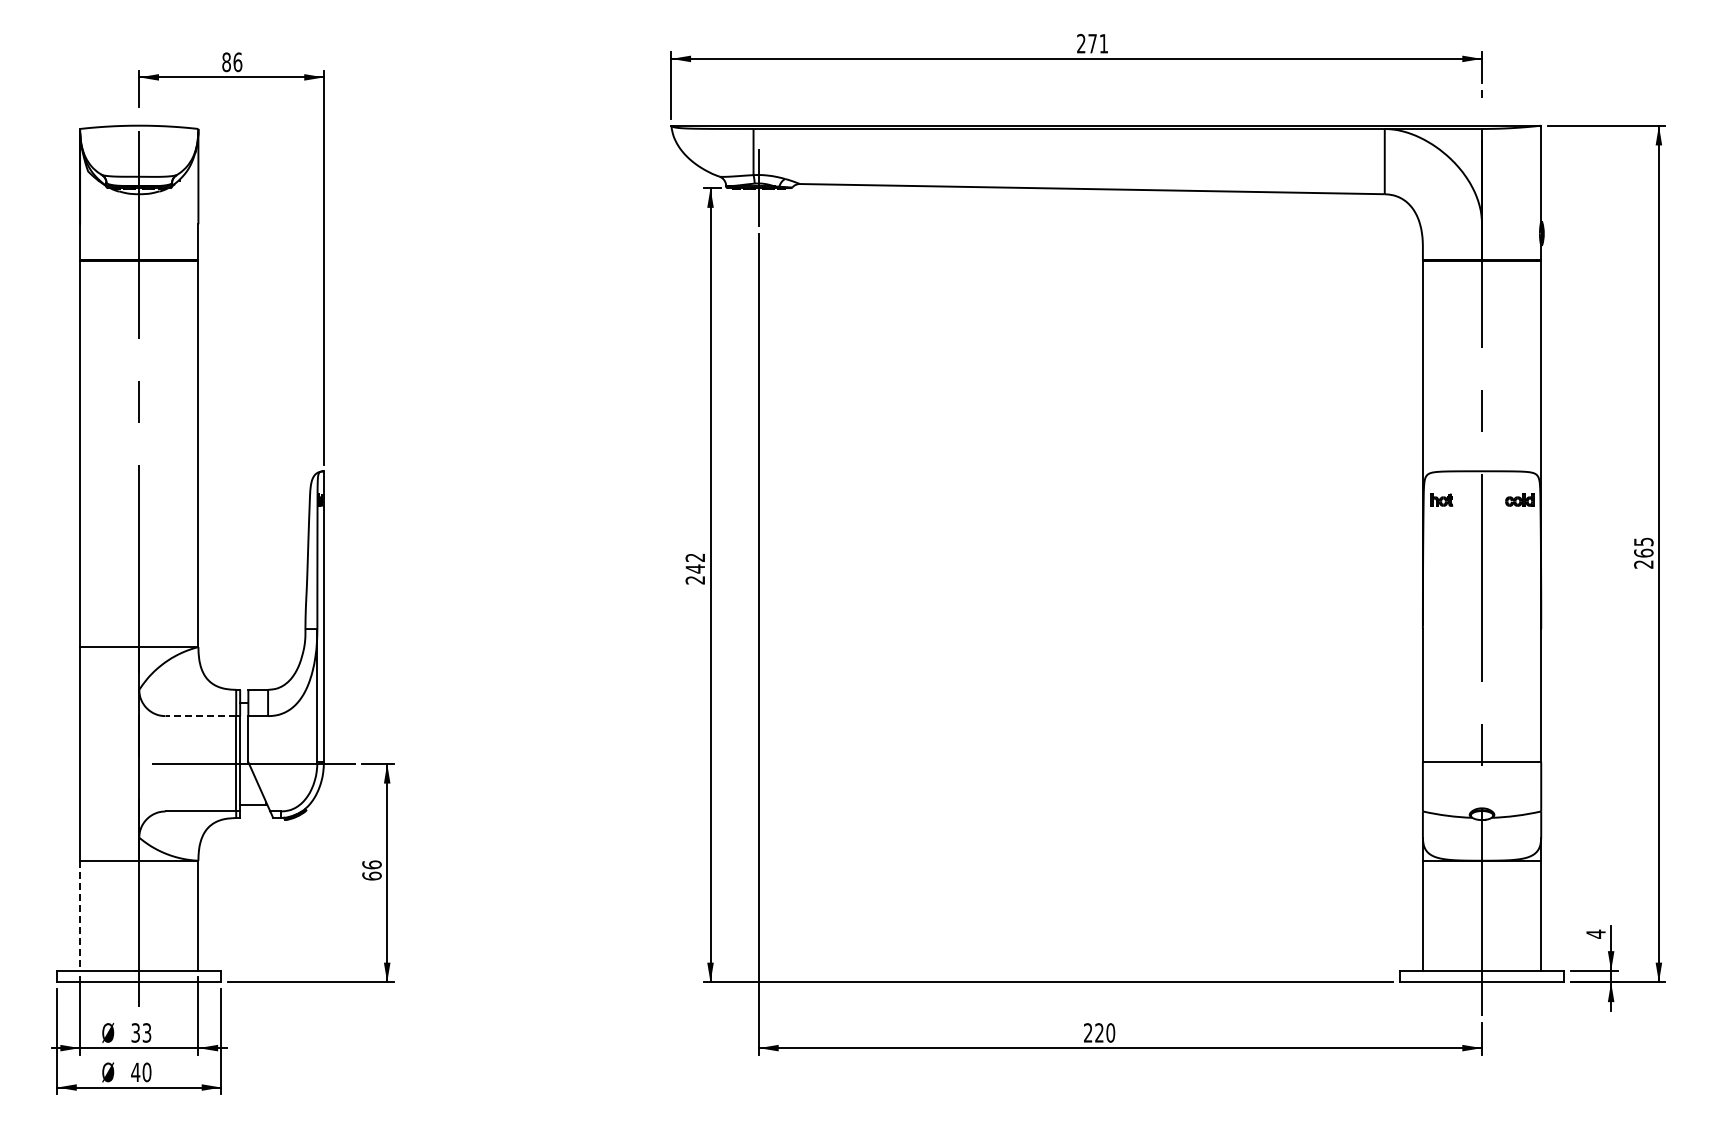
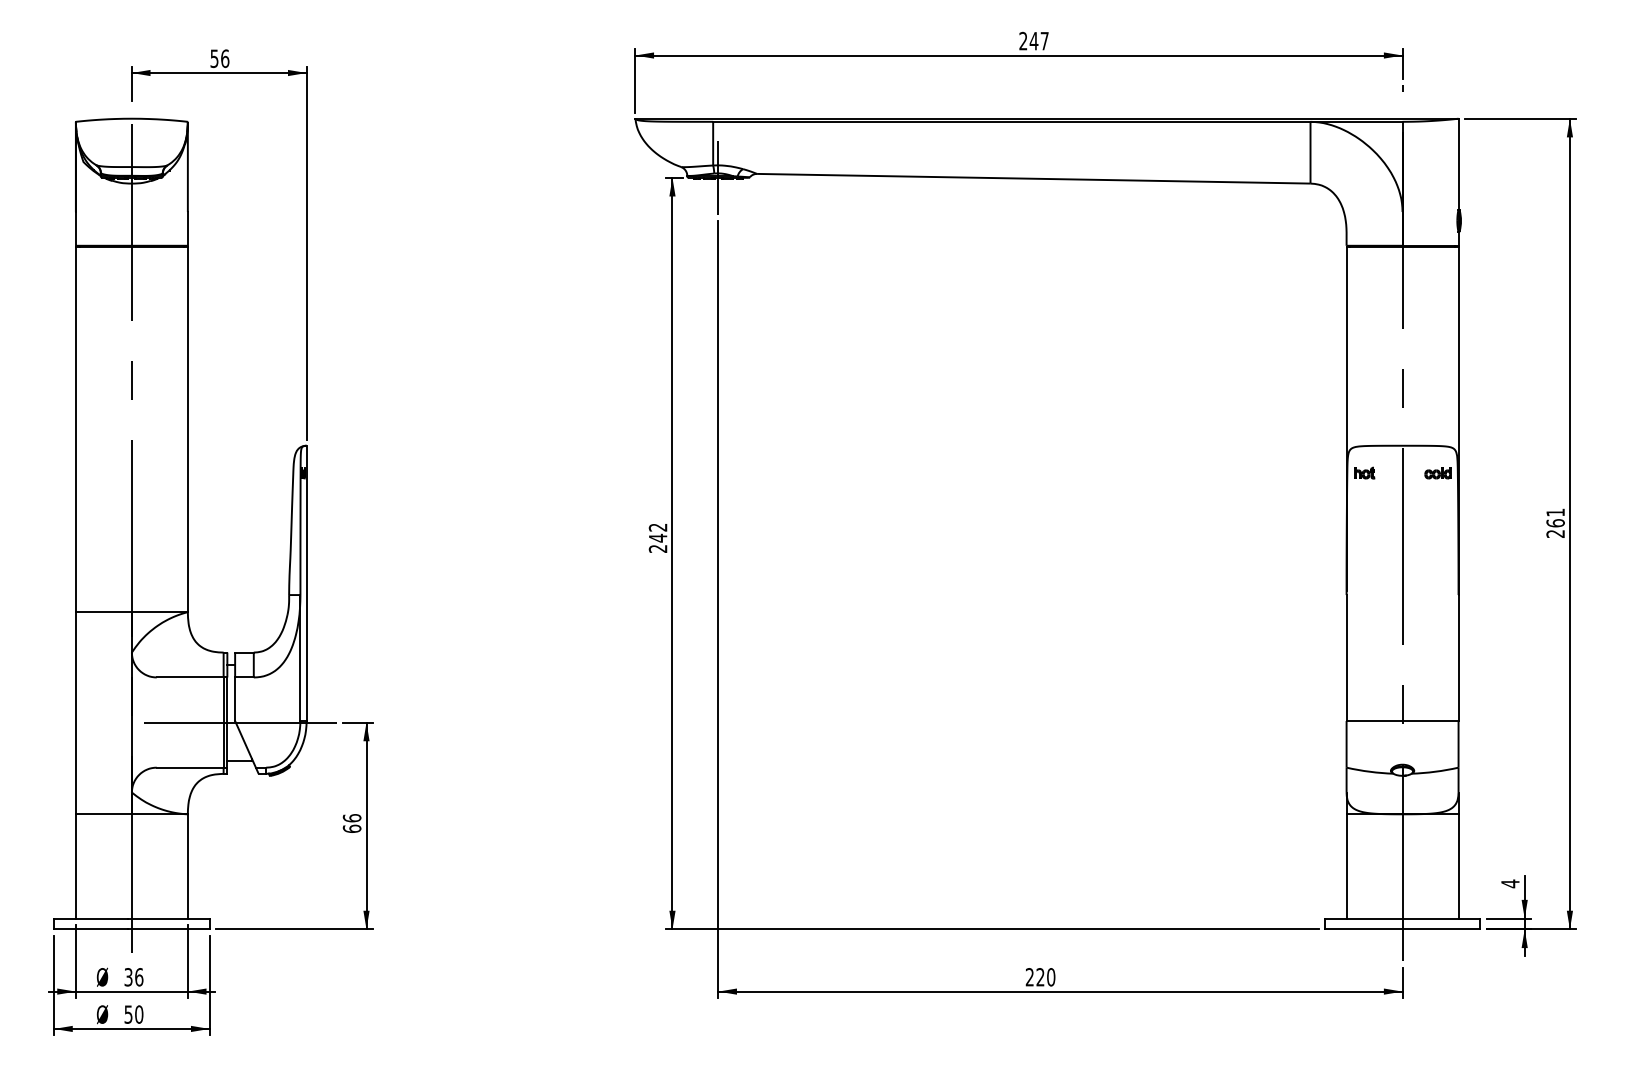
text: (1097, 43) -> (1038, 40), 271 -> 247
text: (226, 62) -> (214, 58), 86 -> 56
text: (1643, 541) -> (1555, 512), 265 -> 261
line: (200, 716) -> (189, 677), dashed -> solid
line: (80, 916) -> (76, 867), dashed -> solid
text: (146, 1032) -> (138, 976), 33 -> 36
text: (135, 1072) -> (128, 1014), 40 -> 50

